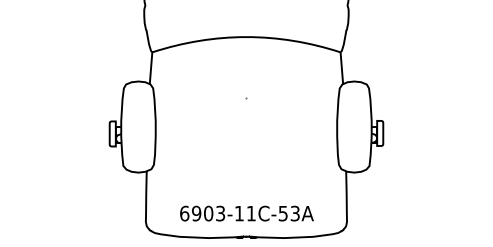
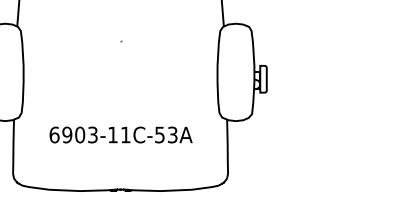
text: (246, 213) -> (120, 134), moved

